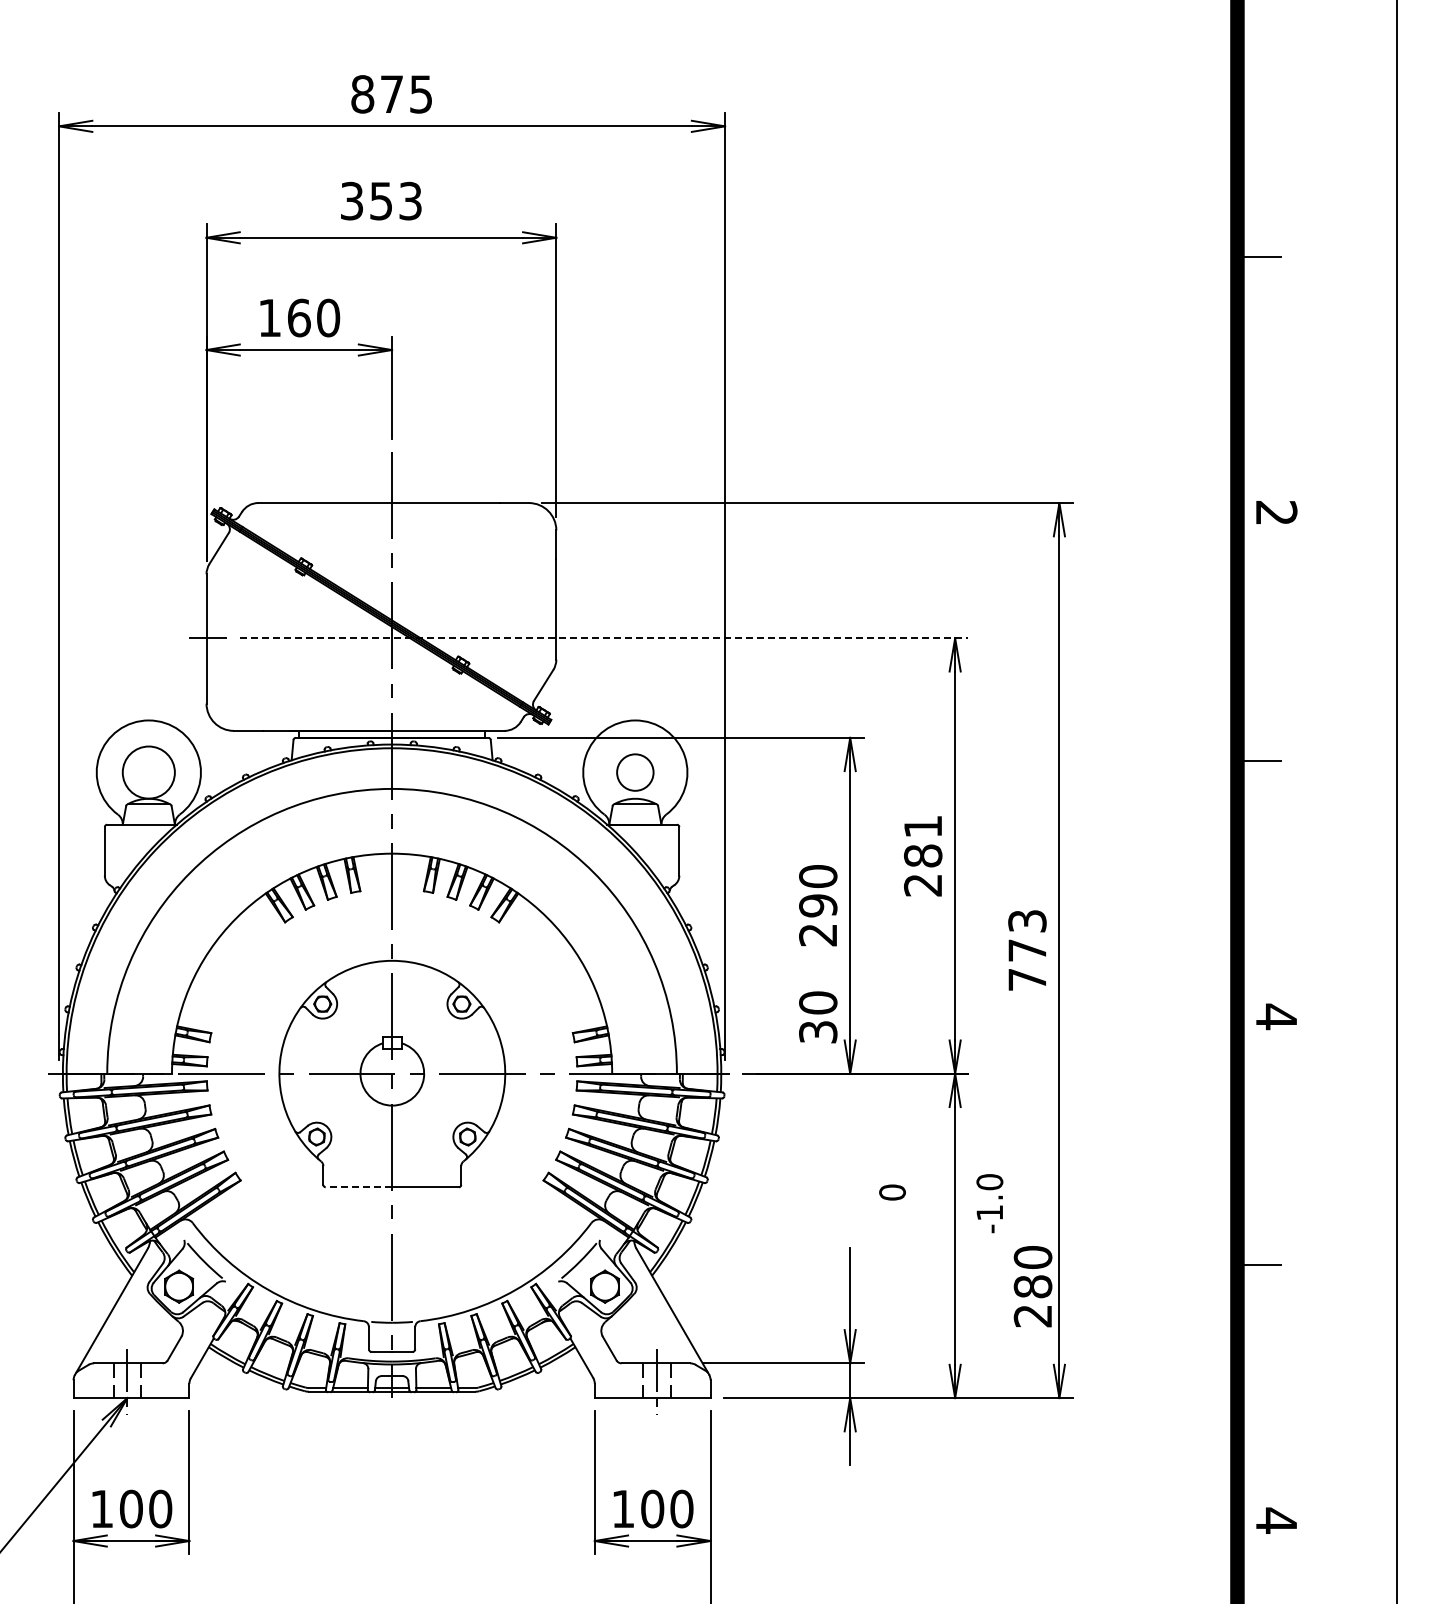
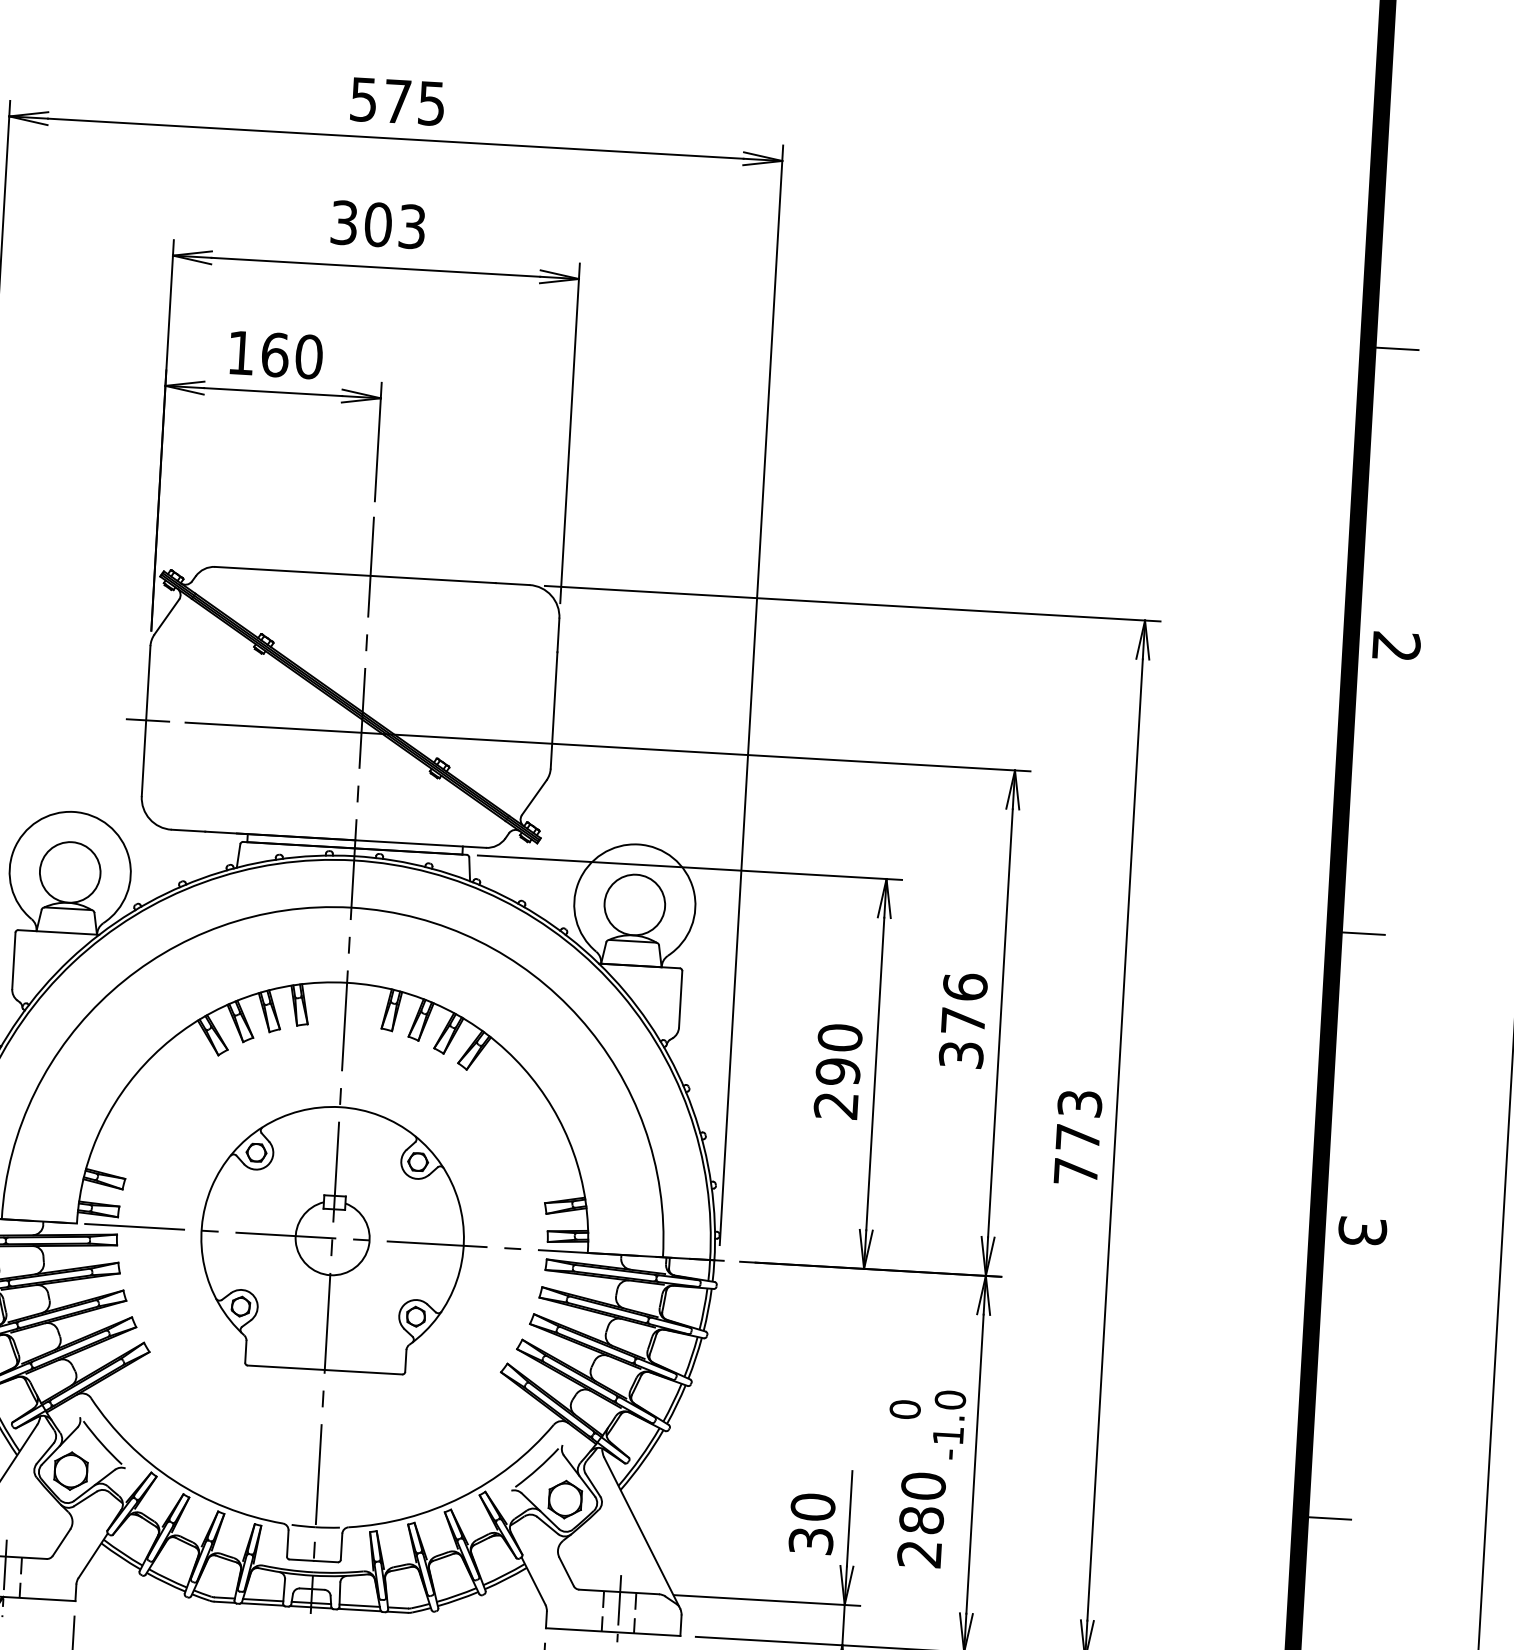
text: (362, 94) -> (363, 99), 875 -> 575
text: (380, 200) -> (377, 223), 353 -> 303
line: (604, 638) -> (608, 747), dashed -> solid
circle: (635, 772) -> (635, 904), size x1.43
text: (922, 855) -> (962, 1020), 281 -> 376
text: (1276, 1016) -> (1362, 1230), 4 -> 3
text: (818, 1017) -> (812, 1524), moved
line: (358, 1187) -> (285, 1367), dashed -> solid
text: (989, 1203) -> (948, 1424), moved
text: (1032, 1286) -> (920, 1519), moved

